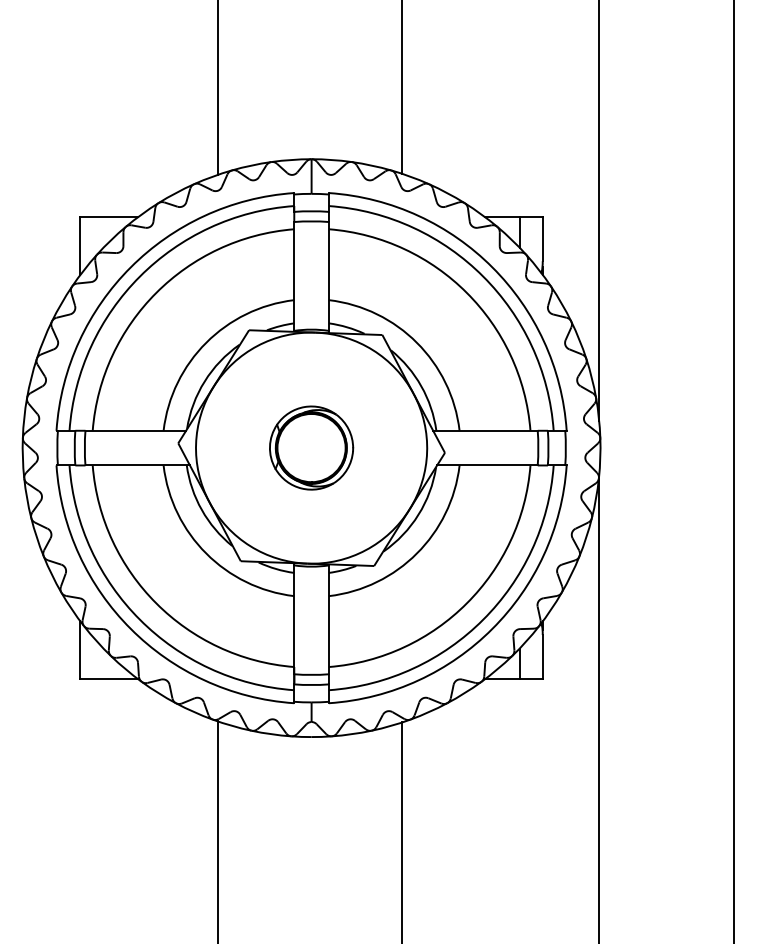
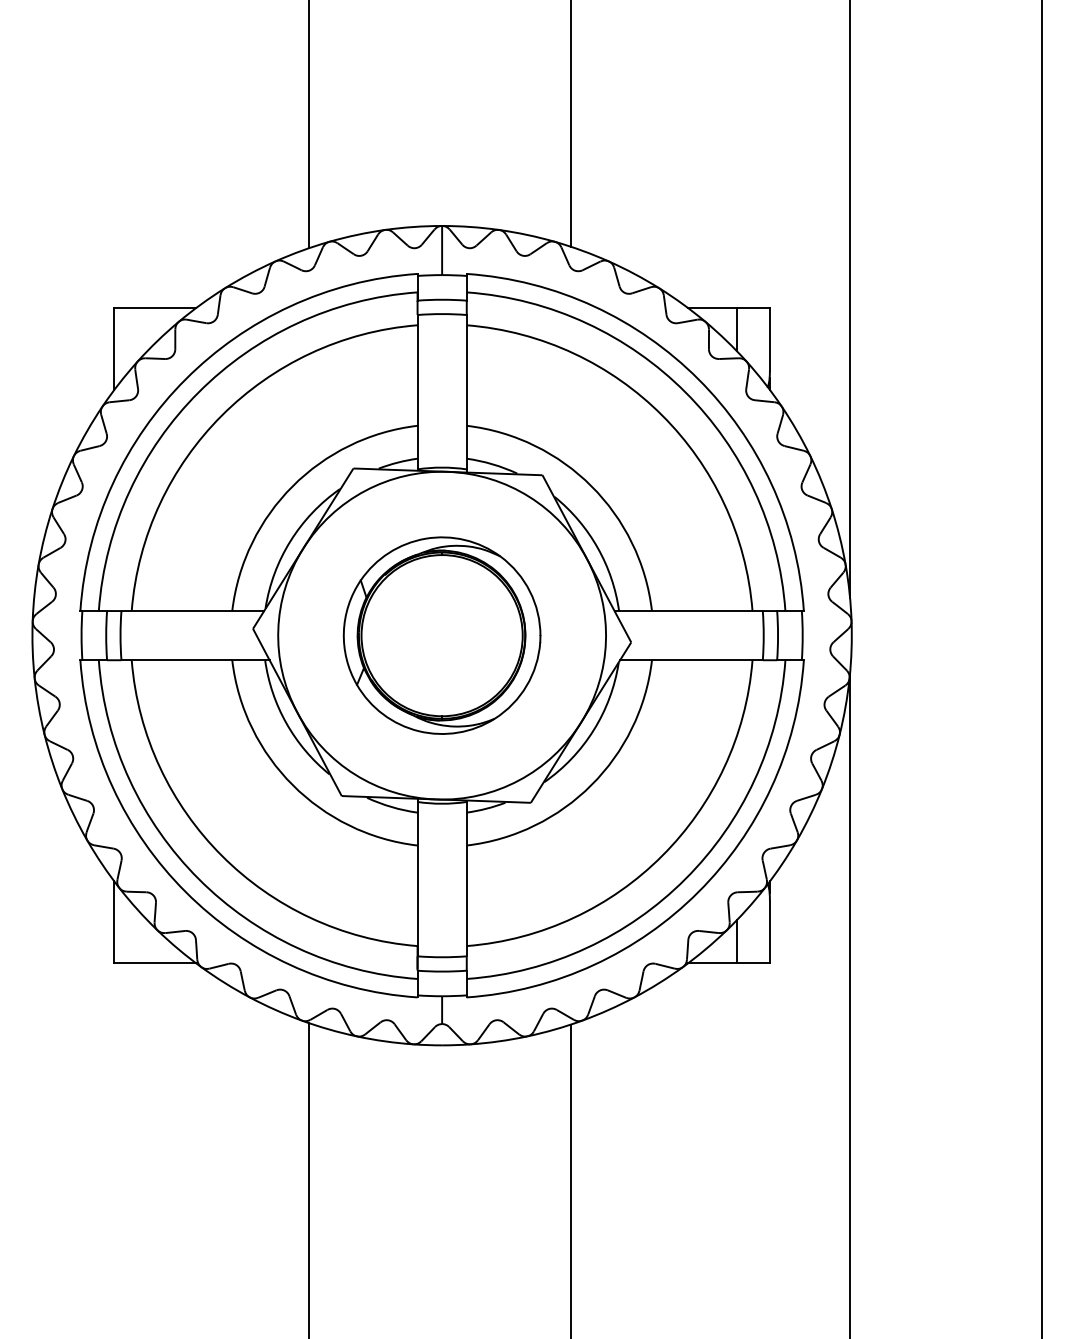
part: (311, 447) -> (441, 634), size x1.67

